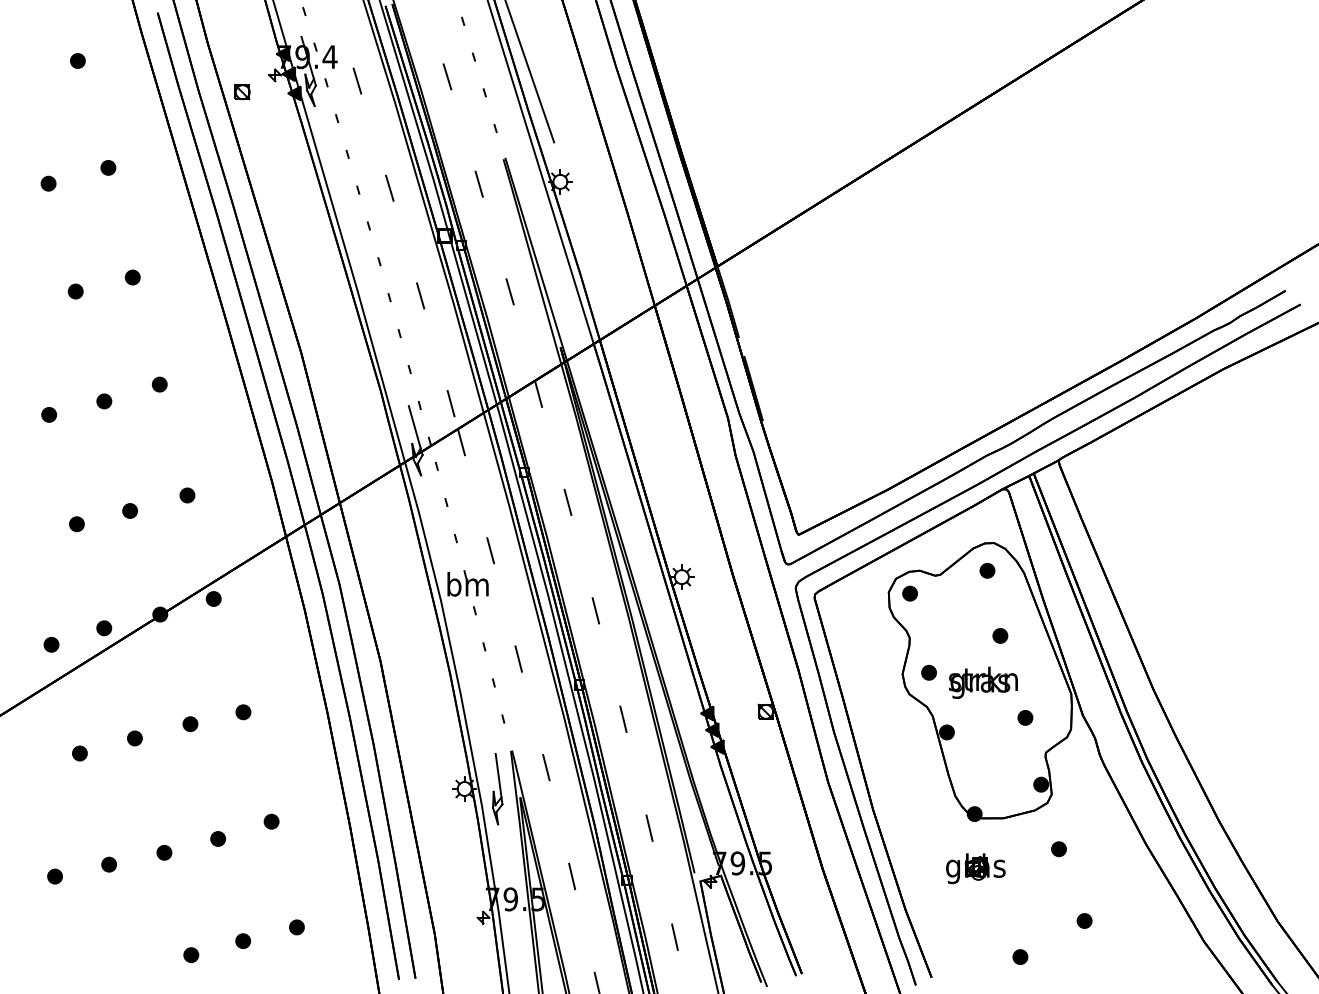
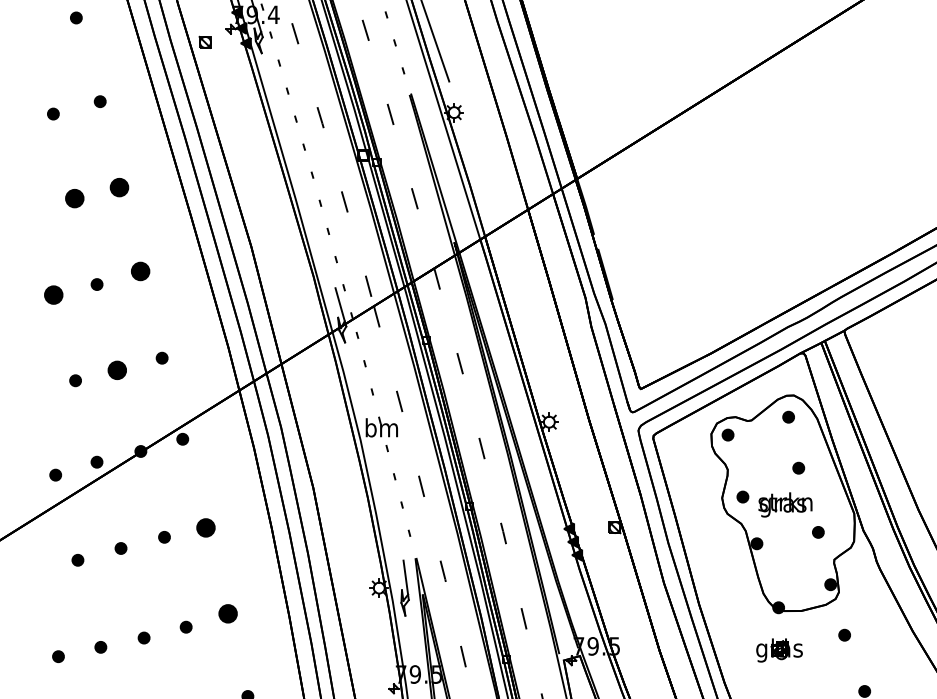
part: (132, 277) -> (119, 187), size x1.6
part: (75, 291) -> (74, 198), size x1.6
part: (159, 384) -> (140, 271), size x1.6
part: (49, 414) -> (54, 294), size x1.6
part: (129, 510) -> (116, 369), size x1.6
part: (243, 712) -> (206, 528), size x1.6
part: (271, 821) -> (227, 613), size x1.6

